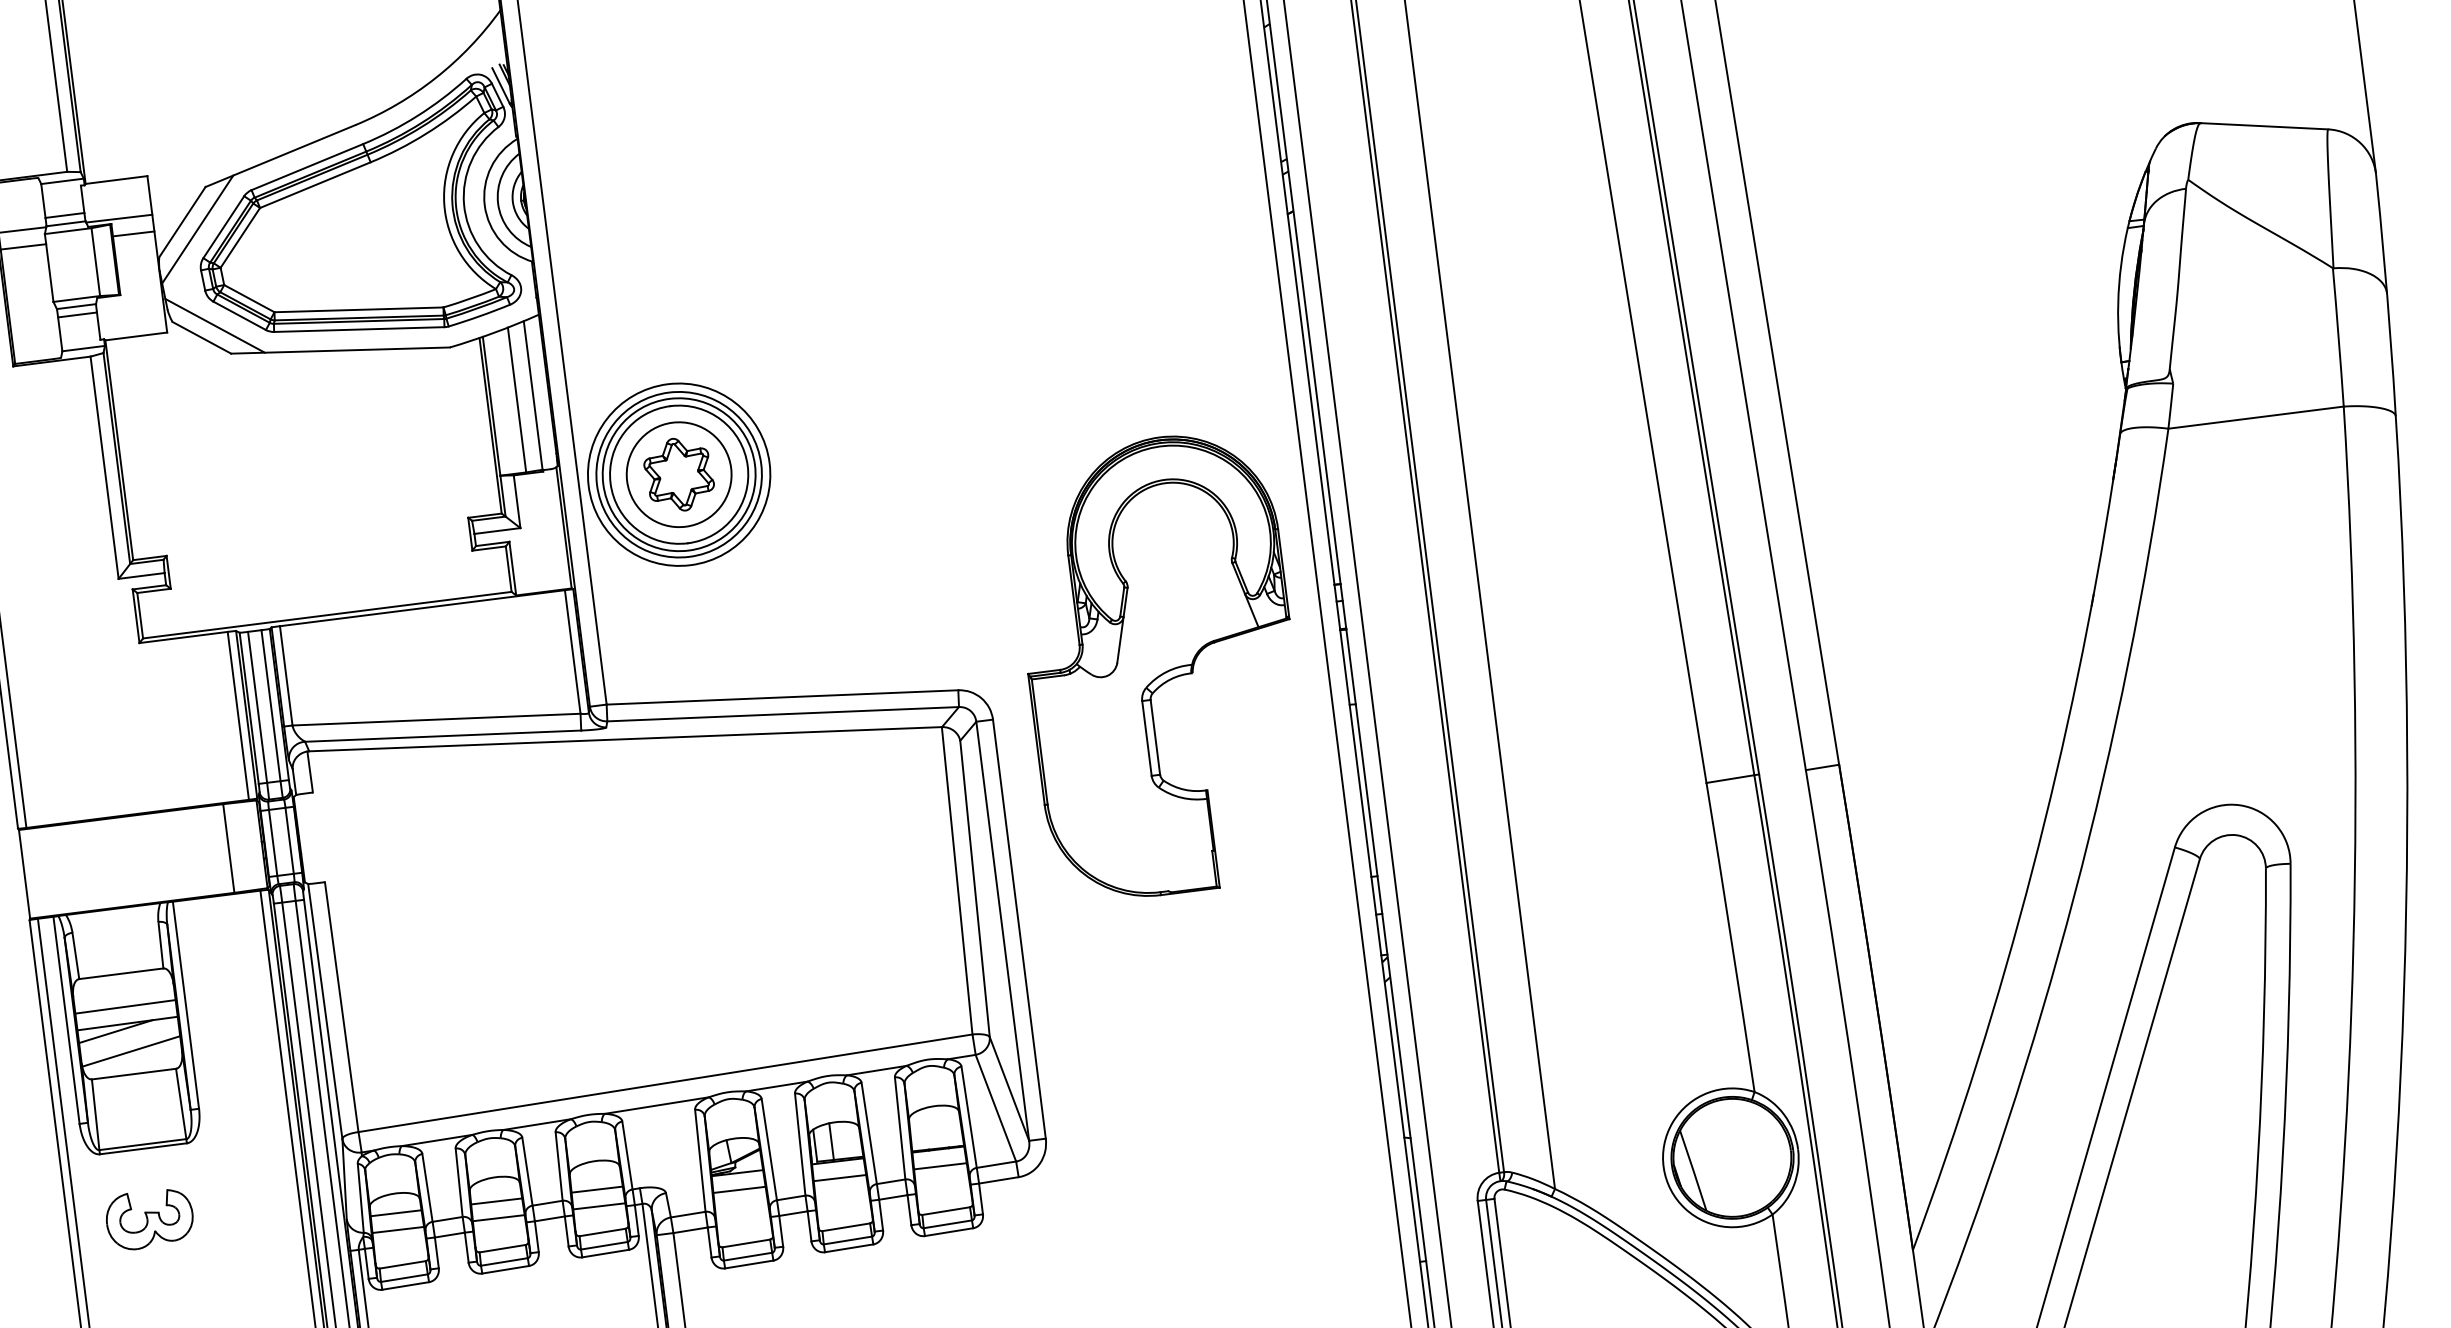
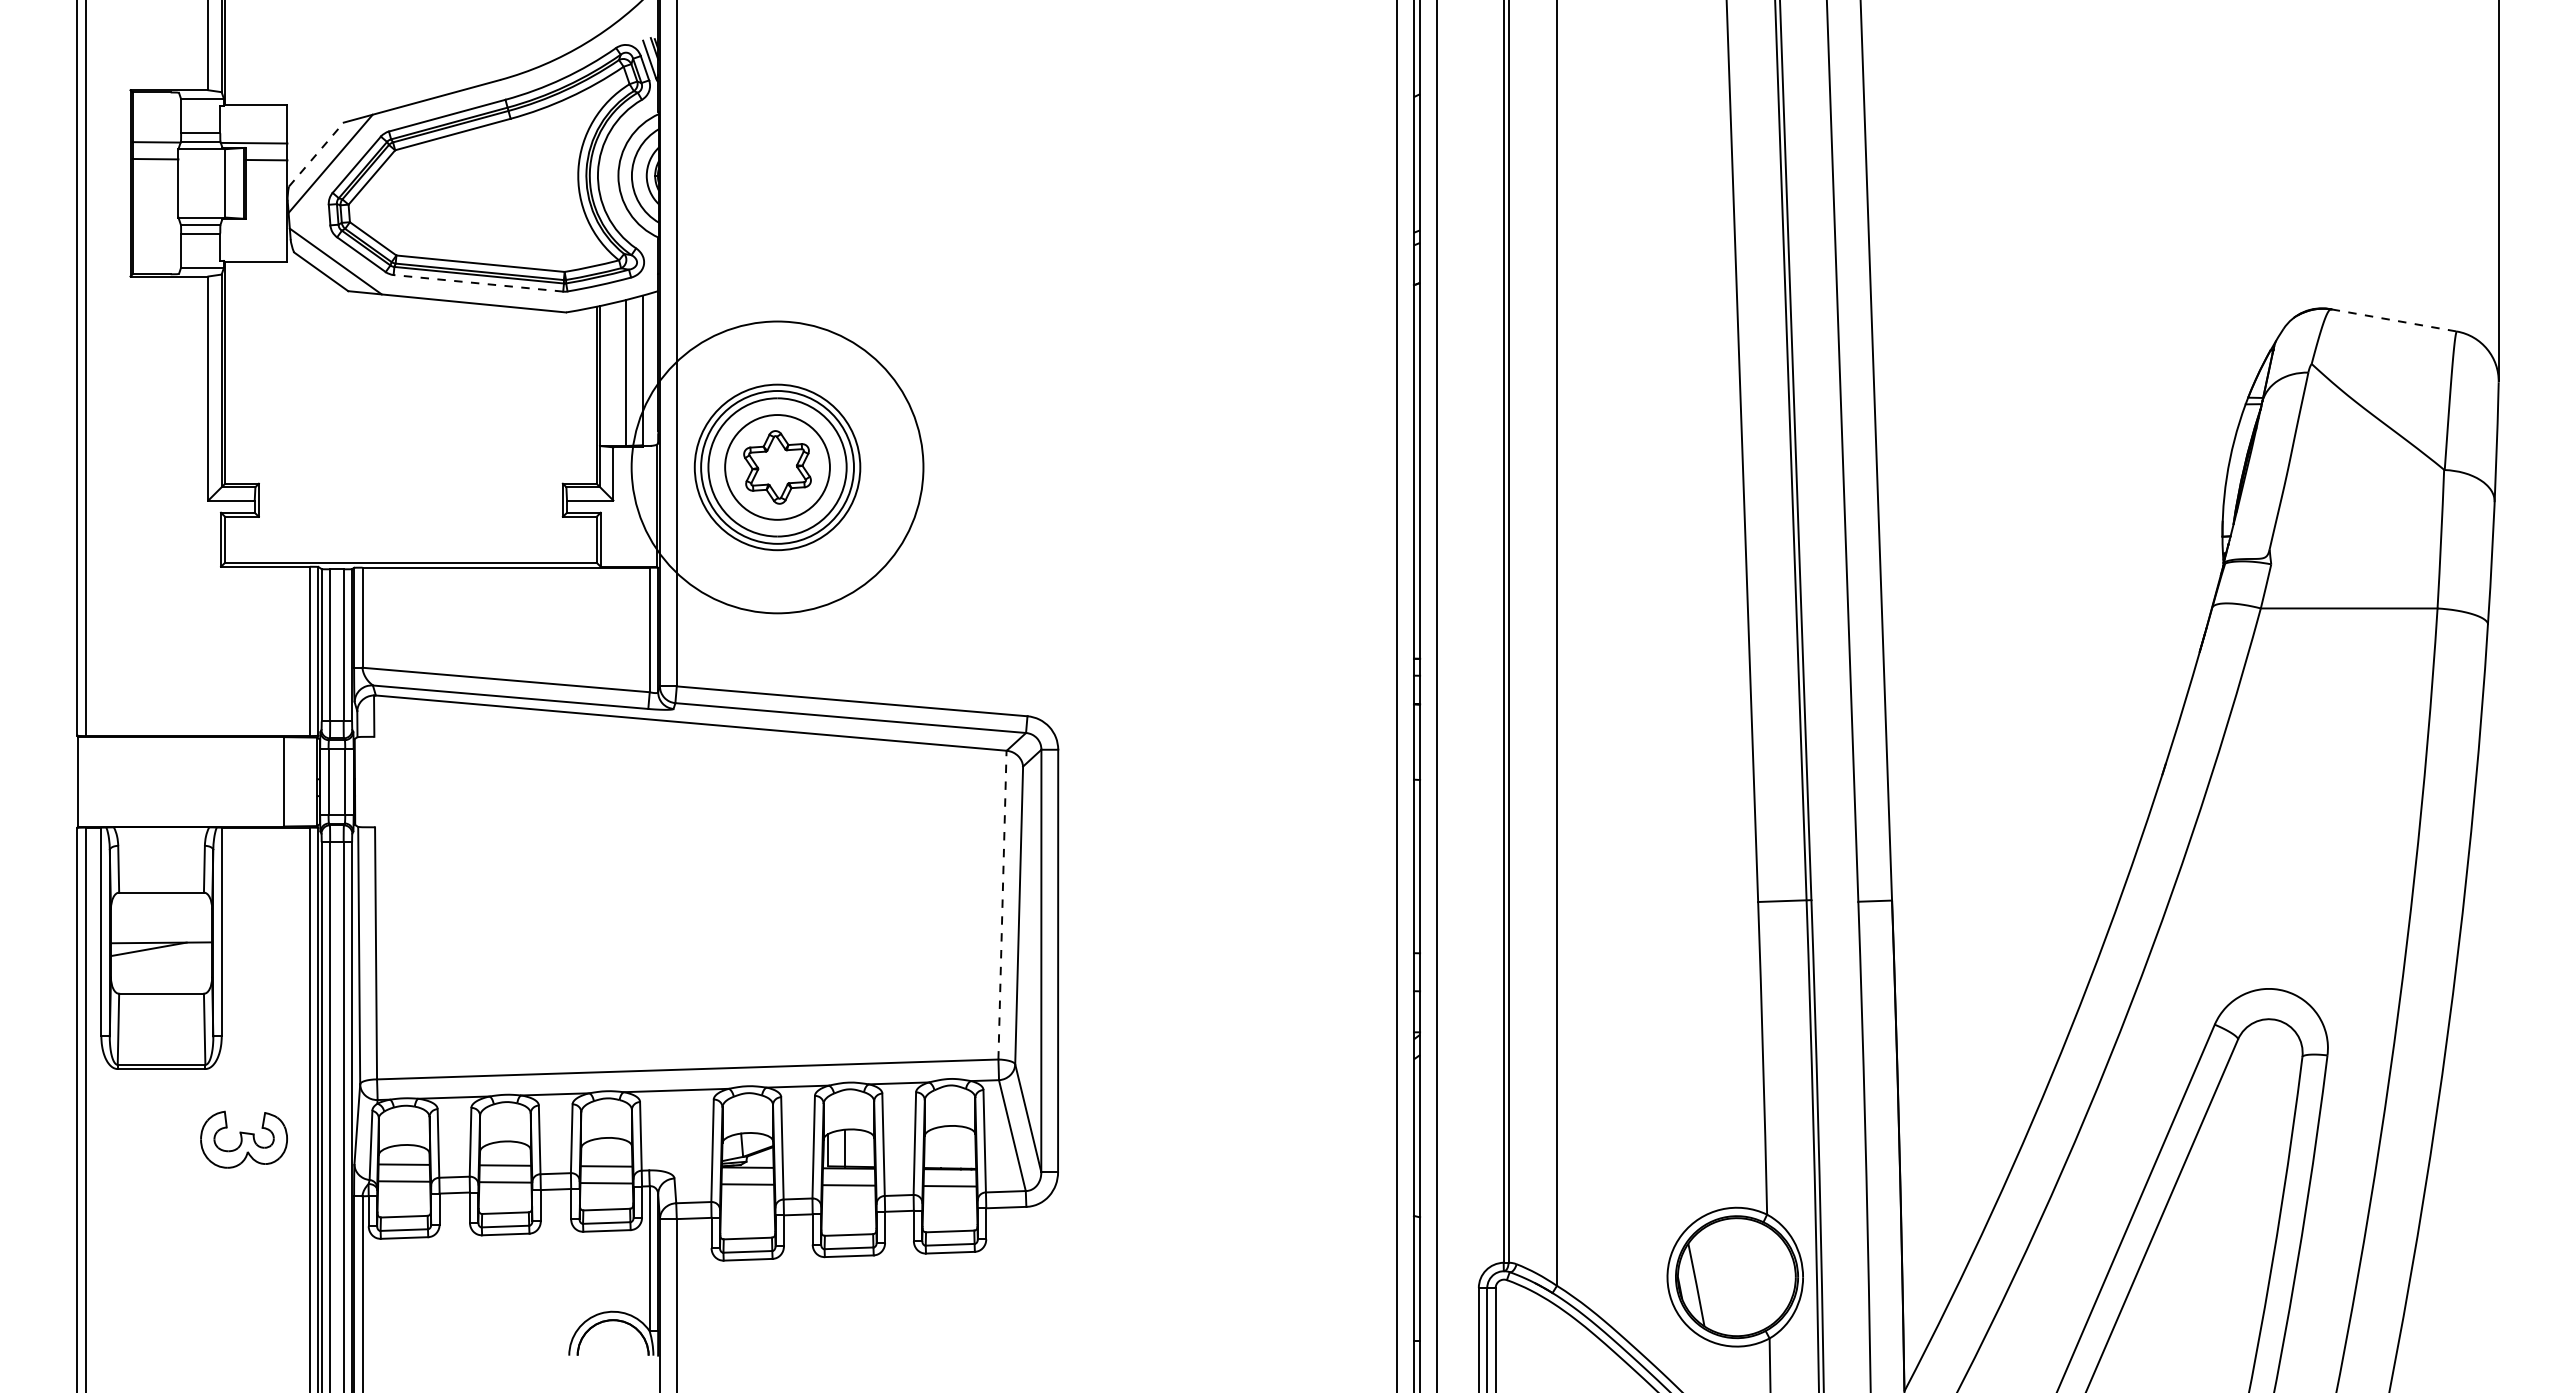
line: (2264, 126) -> (2394, 320), solid -> dashed
line: (182, 222) -> (316, 154), solid -> dashed
line: (358, 329) -> (477, 283), solid -> dashed
circle: (679, 474) -> (777, 467), size x1.6
part: (1160, 665) -> (1231, 717), removed
line: (957, 880) -> (1002, 904), solid -> dashed
line: (125, 1006) -> (161, 925), removed
line: (131, 1051) -> (161, 970), removed
part: (149, 1219) -> (243, 1139), moved

